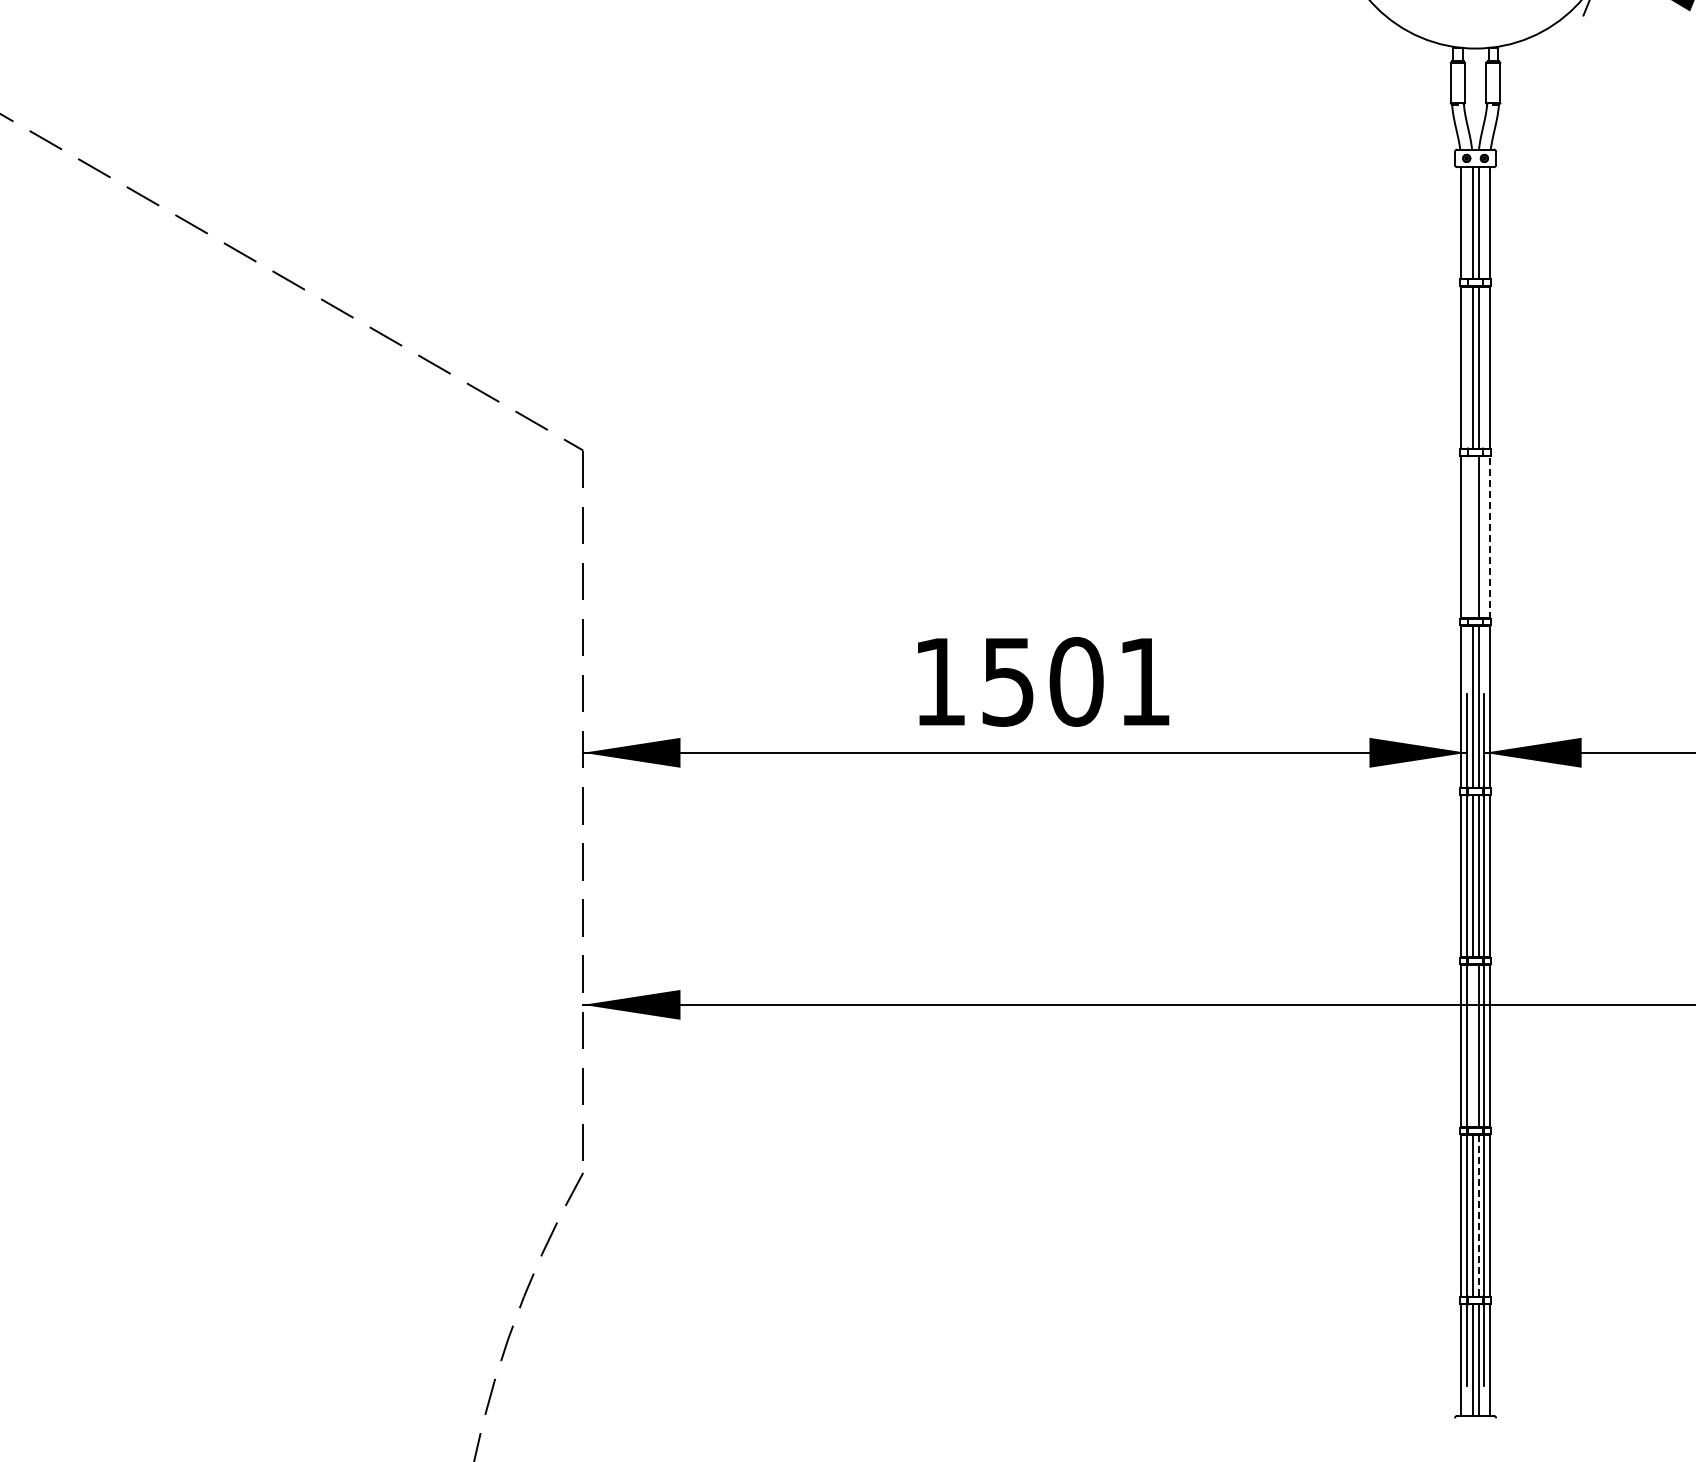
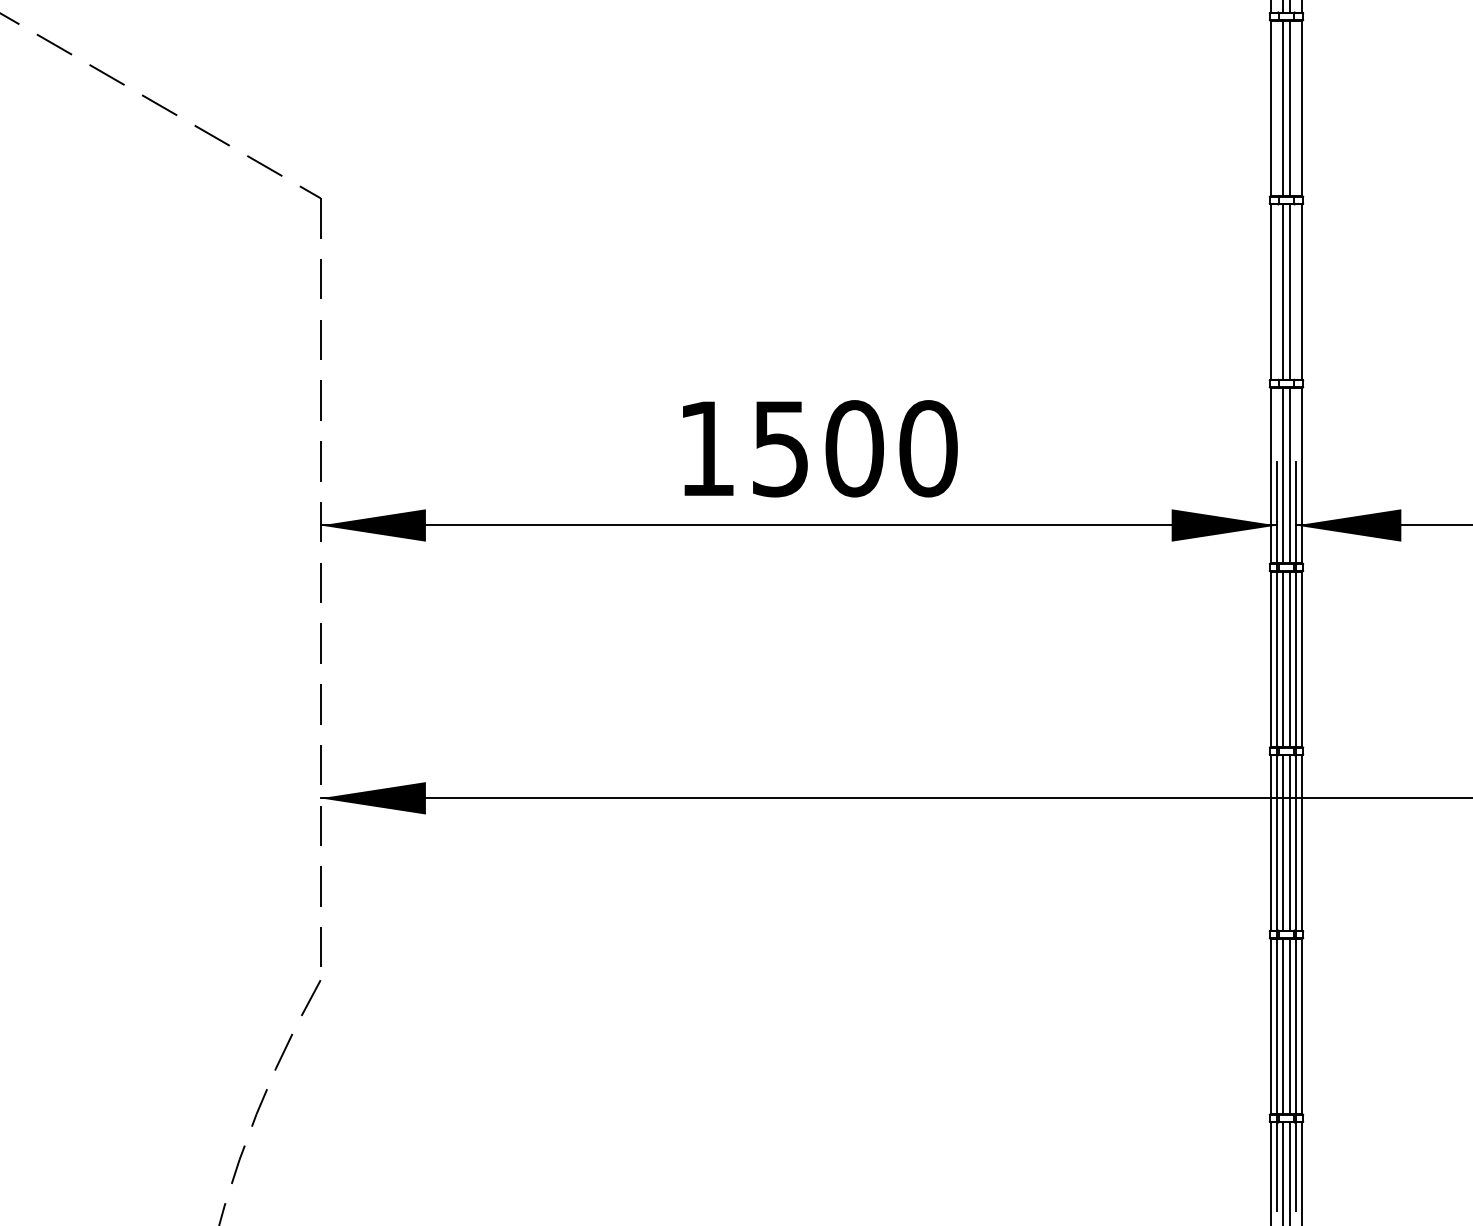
line: (1490, 536) -> (1302, 291), dashed -> solid
line: (1472, 537) -> (1283, 292), added
text: (1144, 681) -> (928, 448), 1501 -> 1500
line: (1472, 1046) -> (1283, 843), added
line: (1478, 1215) -> (1289, 1026), dashed -> solid

